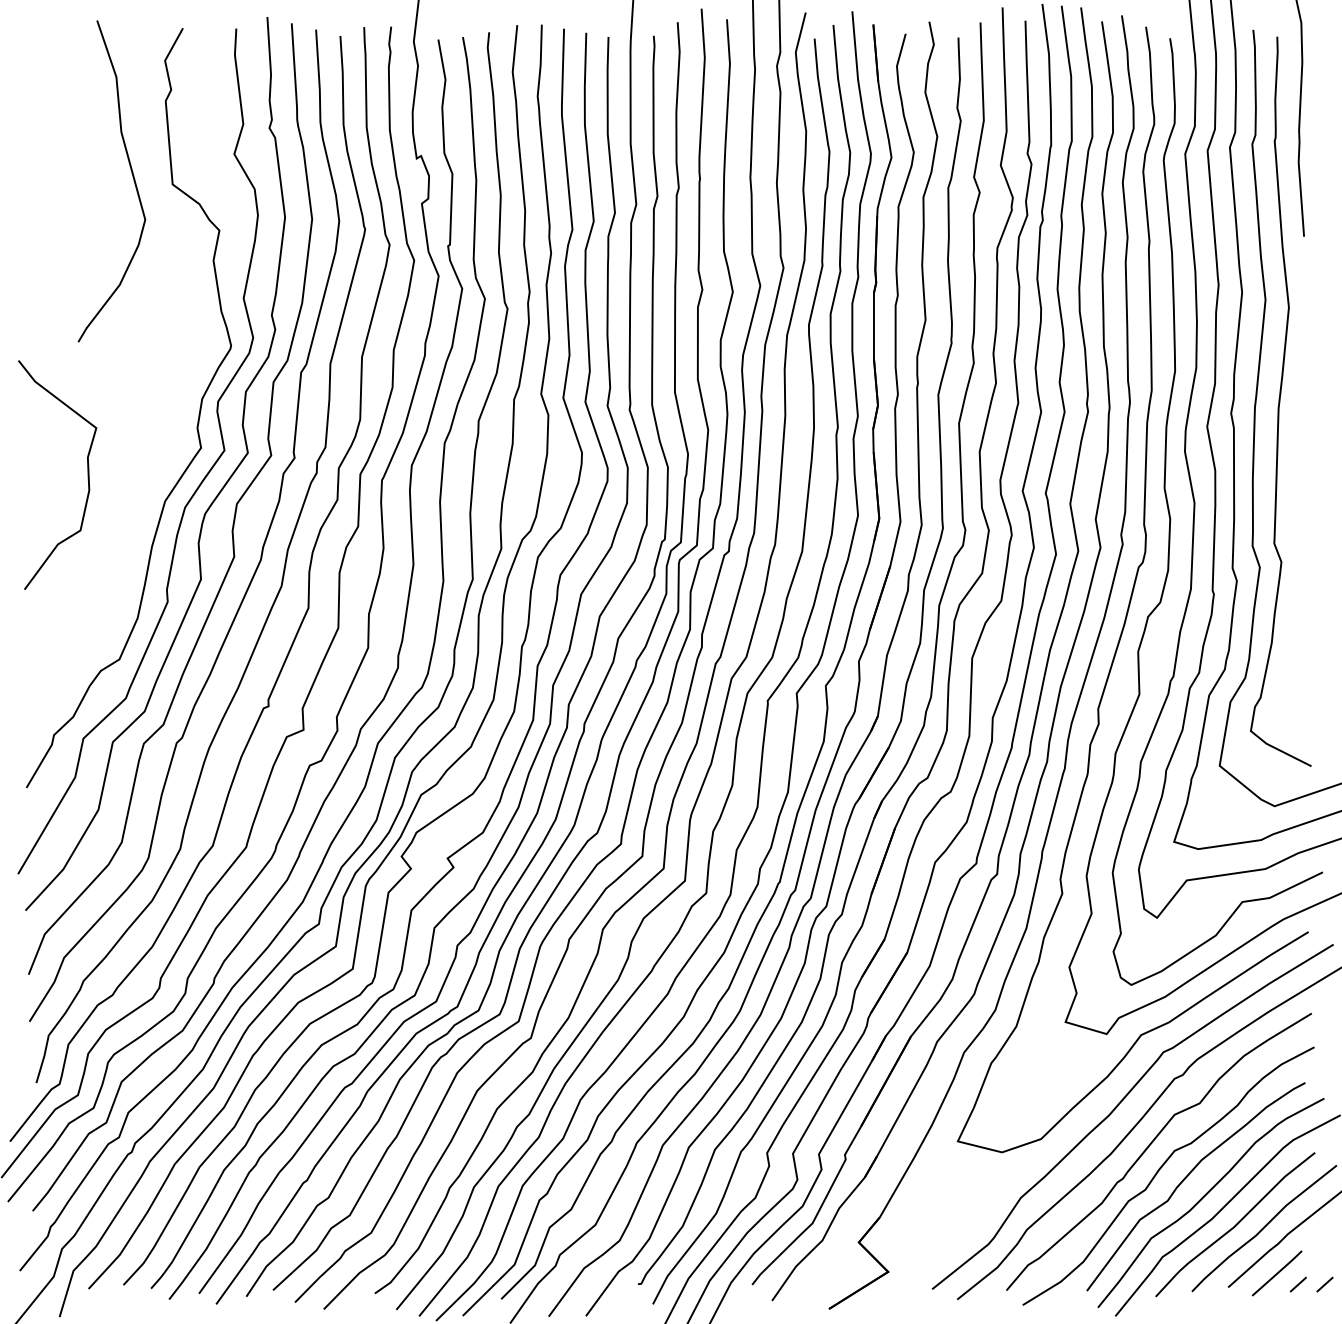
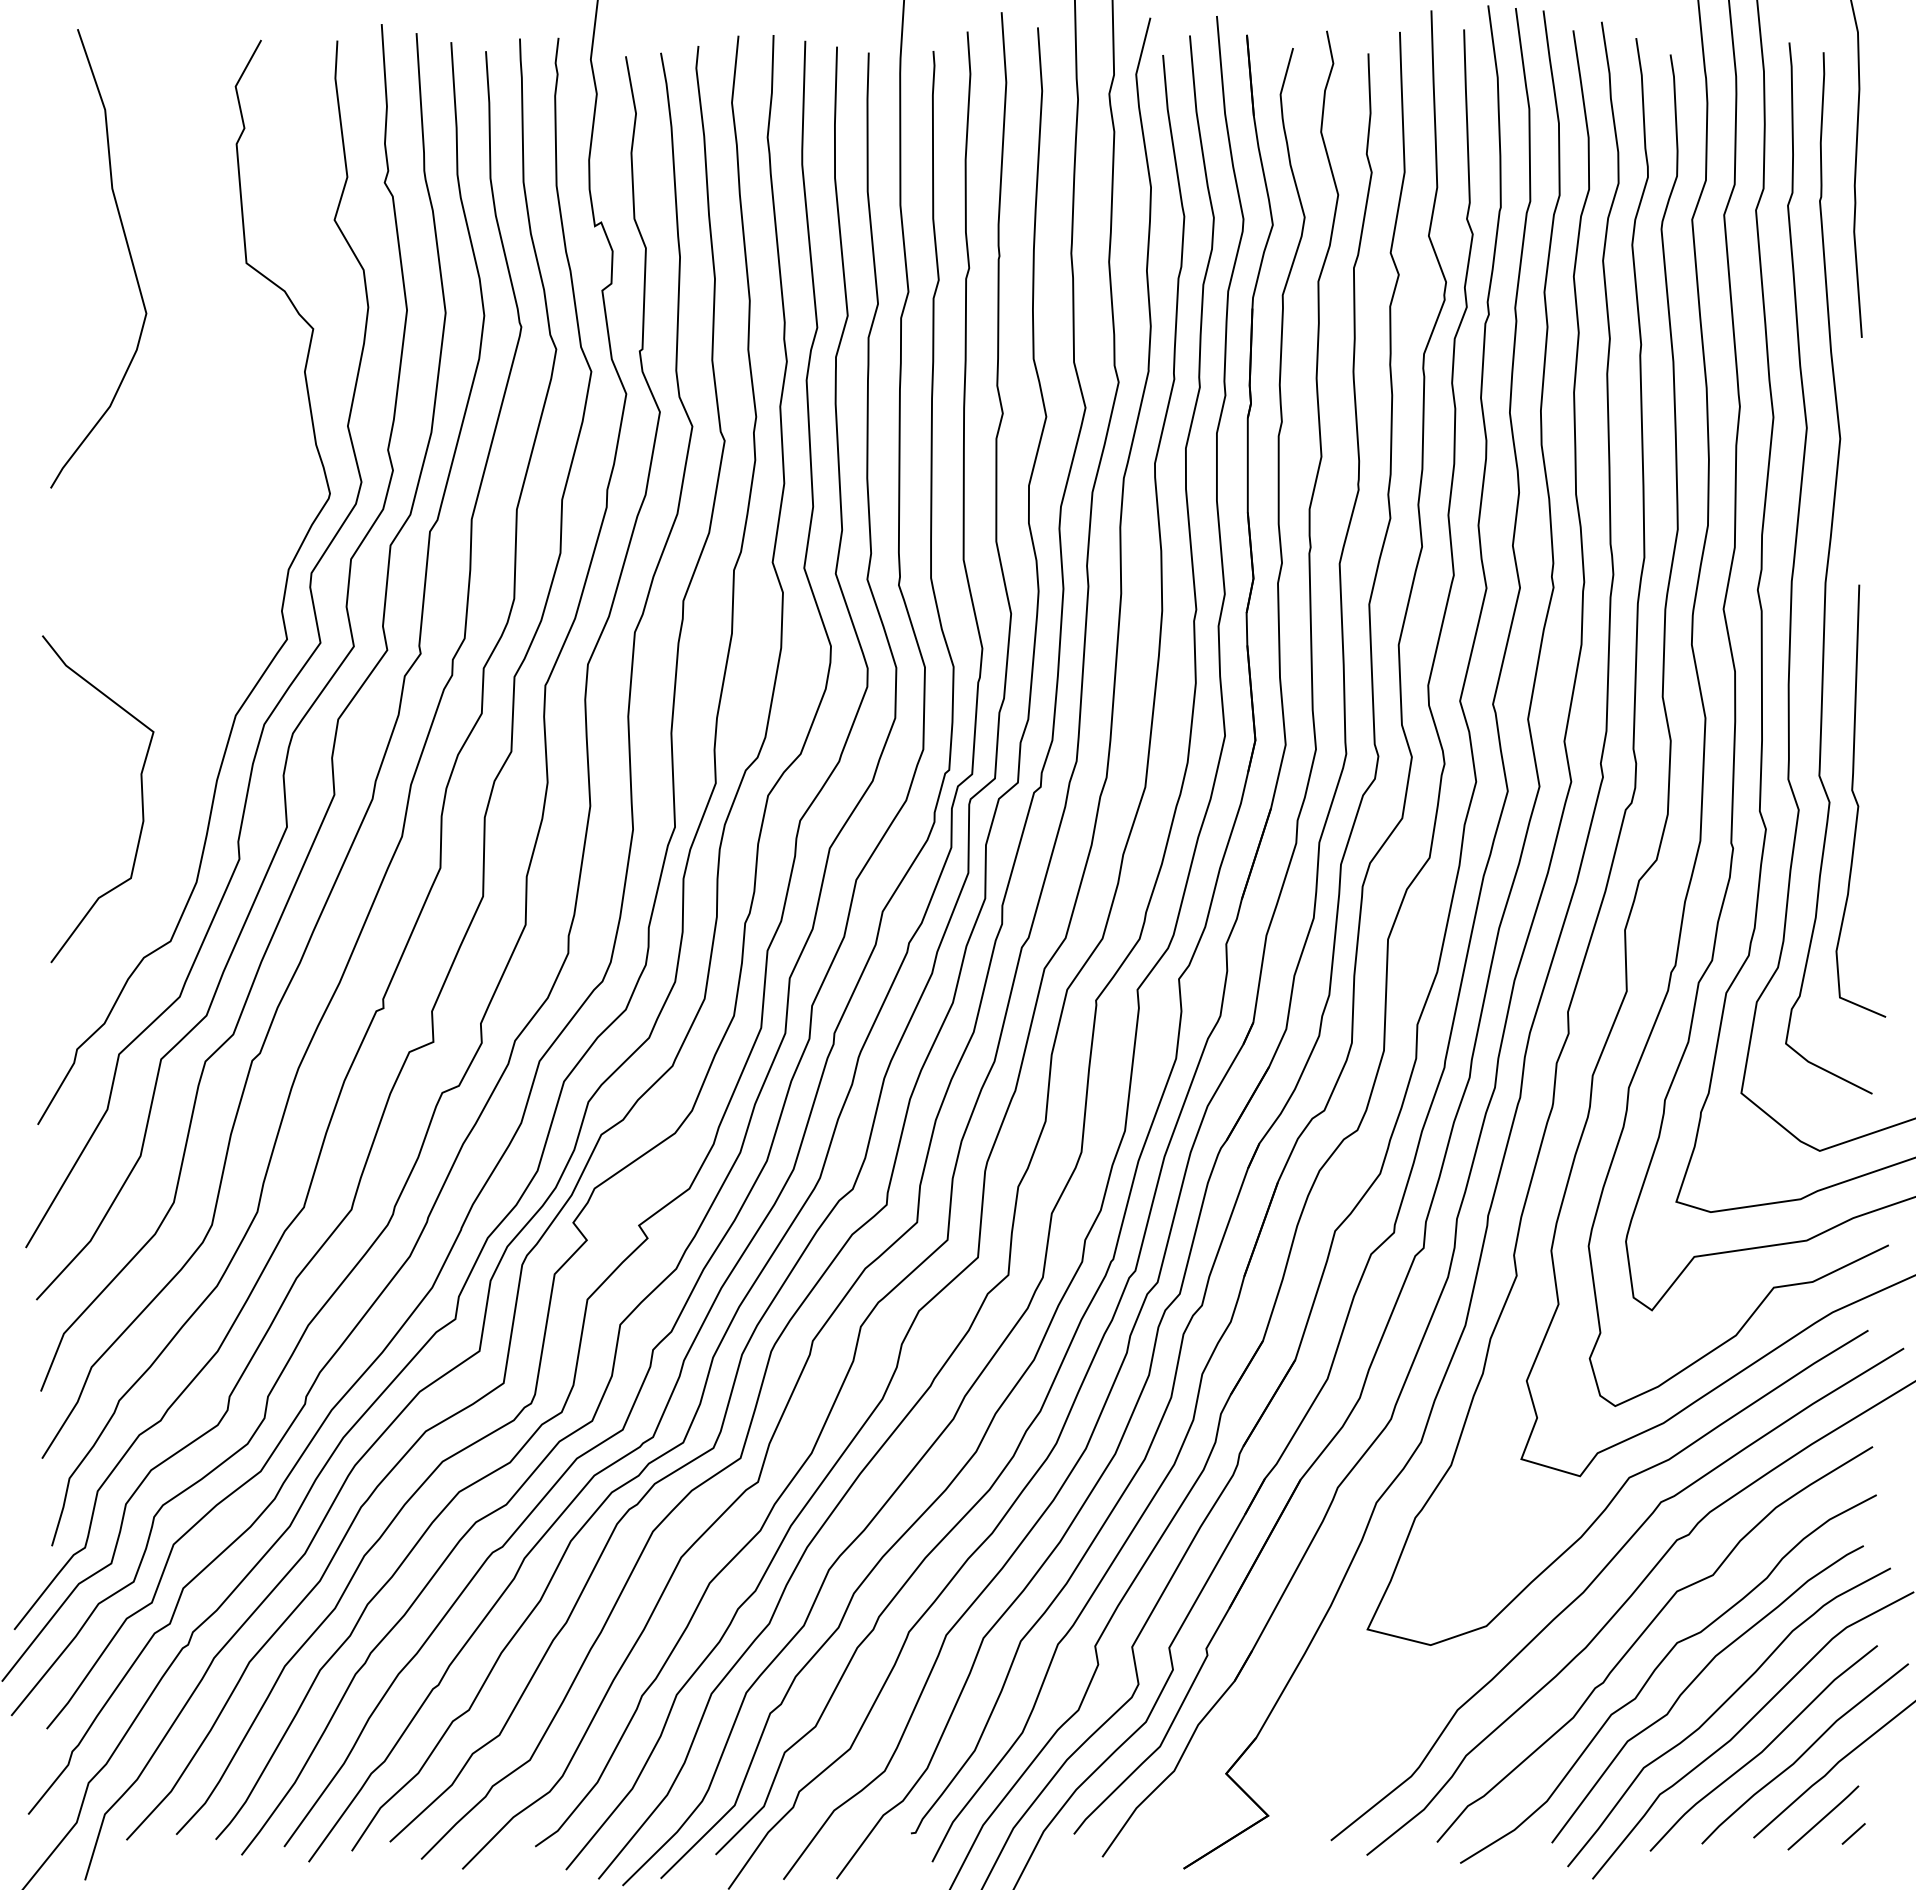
curve: (132, 176) -> (128, 252), moved
curve: (87, 475) -> (141, 799), moved
curve: (1301, 560) -> (1857, 800), added
line: (1324, 1284) -> (1891, 1833), removed

